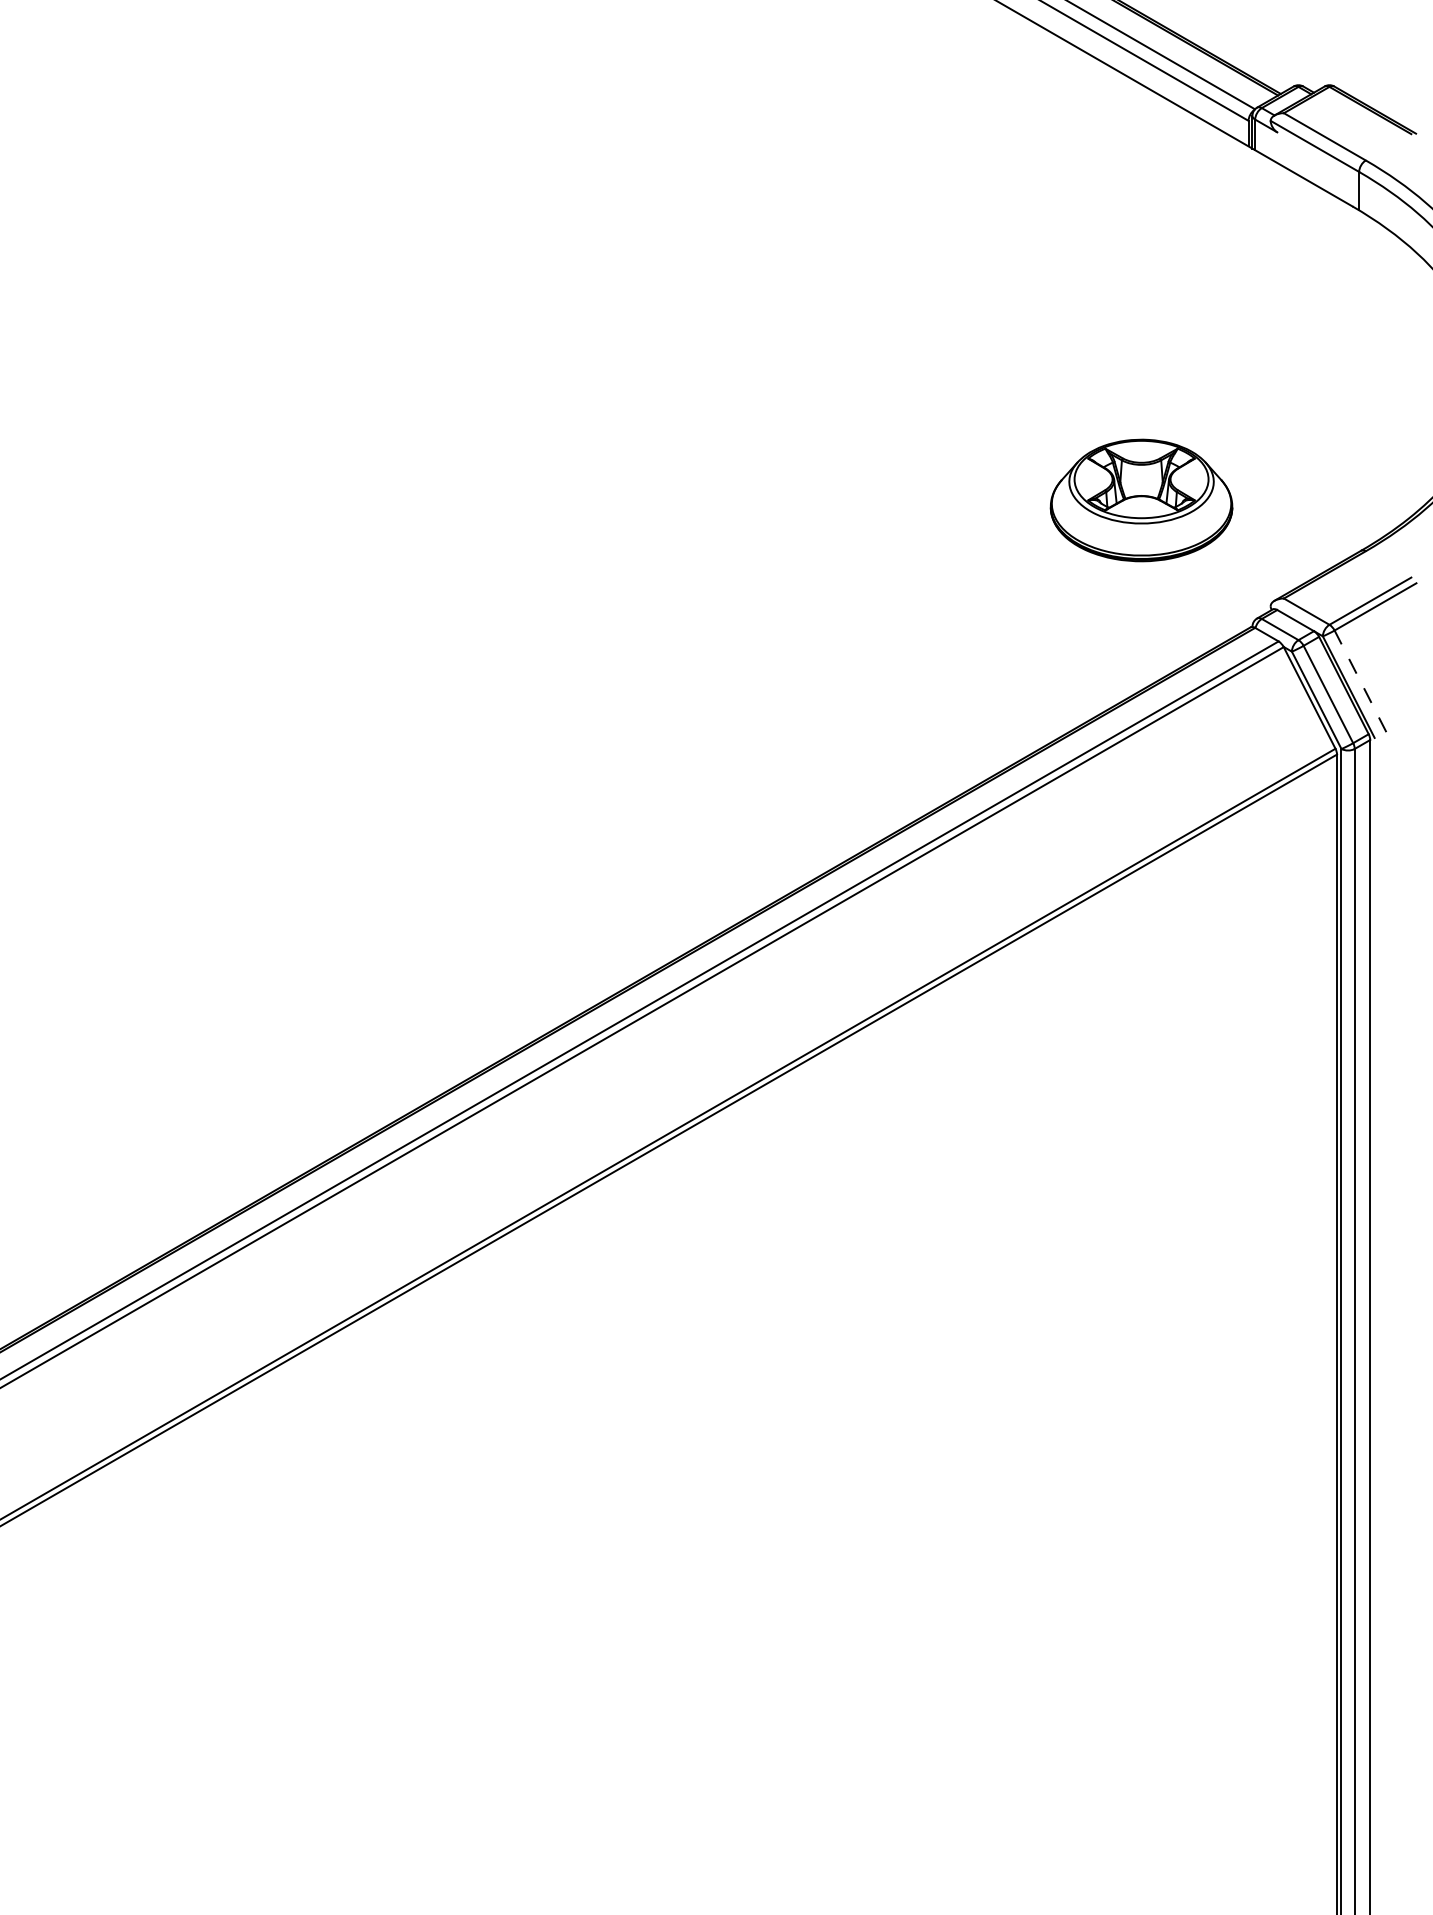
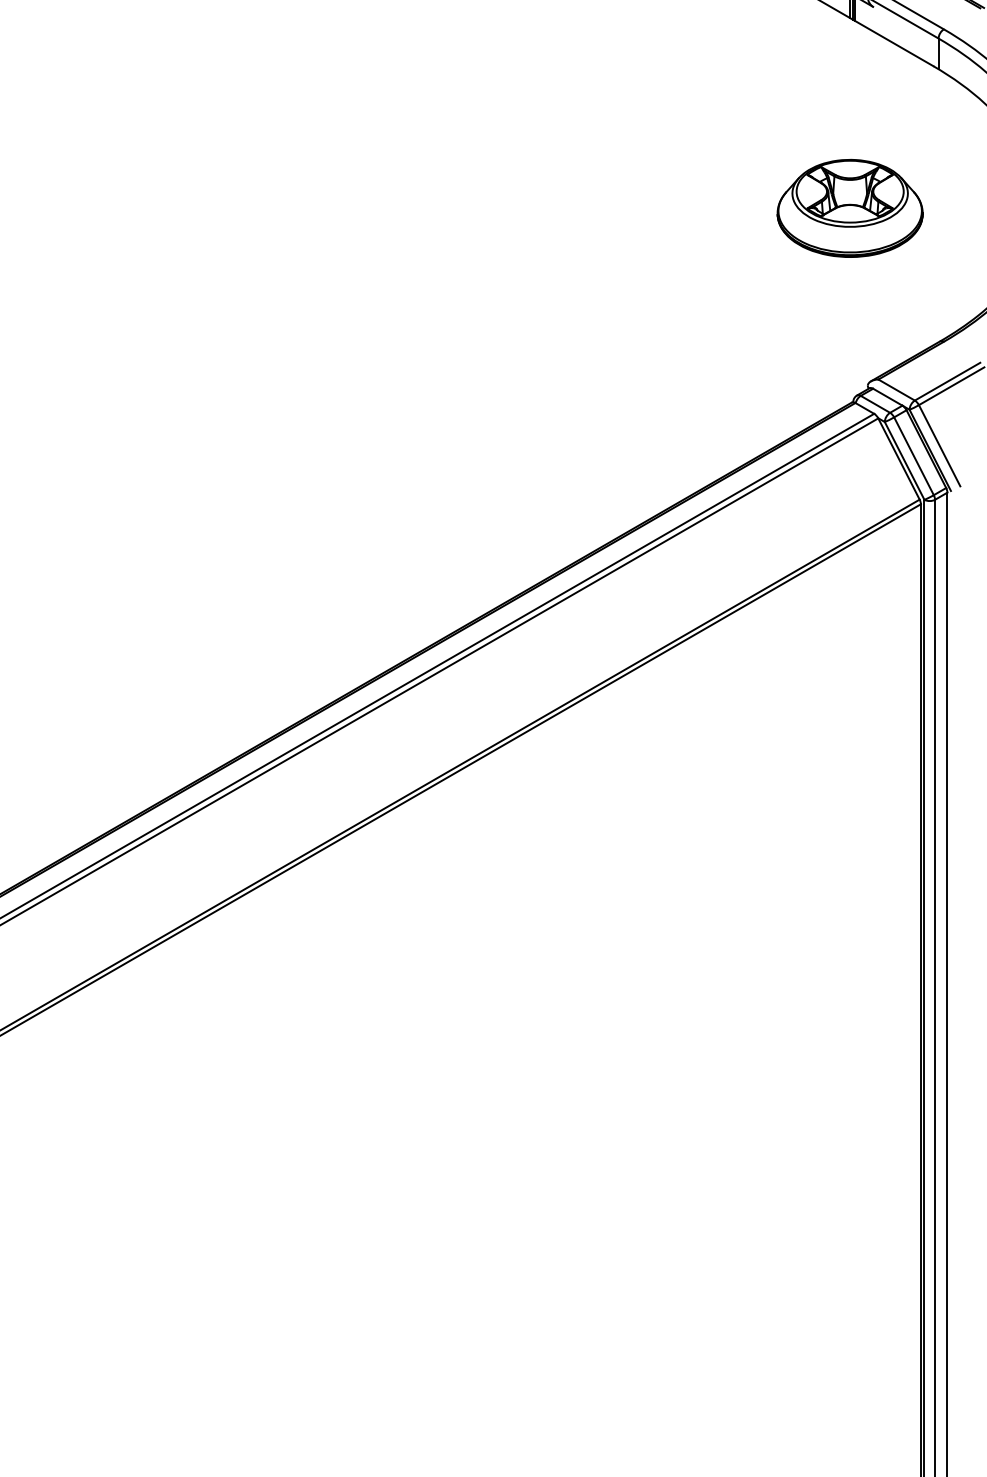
part: (1141, 500) -> (850, 208), moved
line: (1360, 680) -> (939, 445), dashed -> solid

